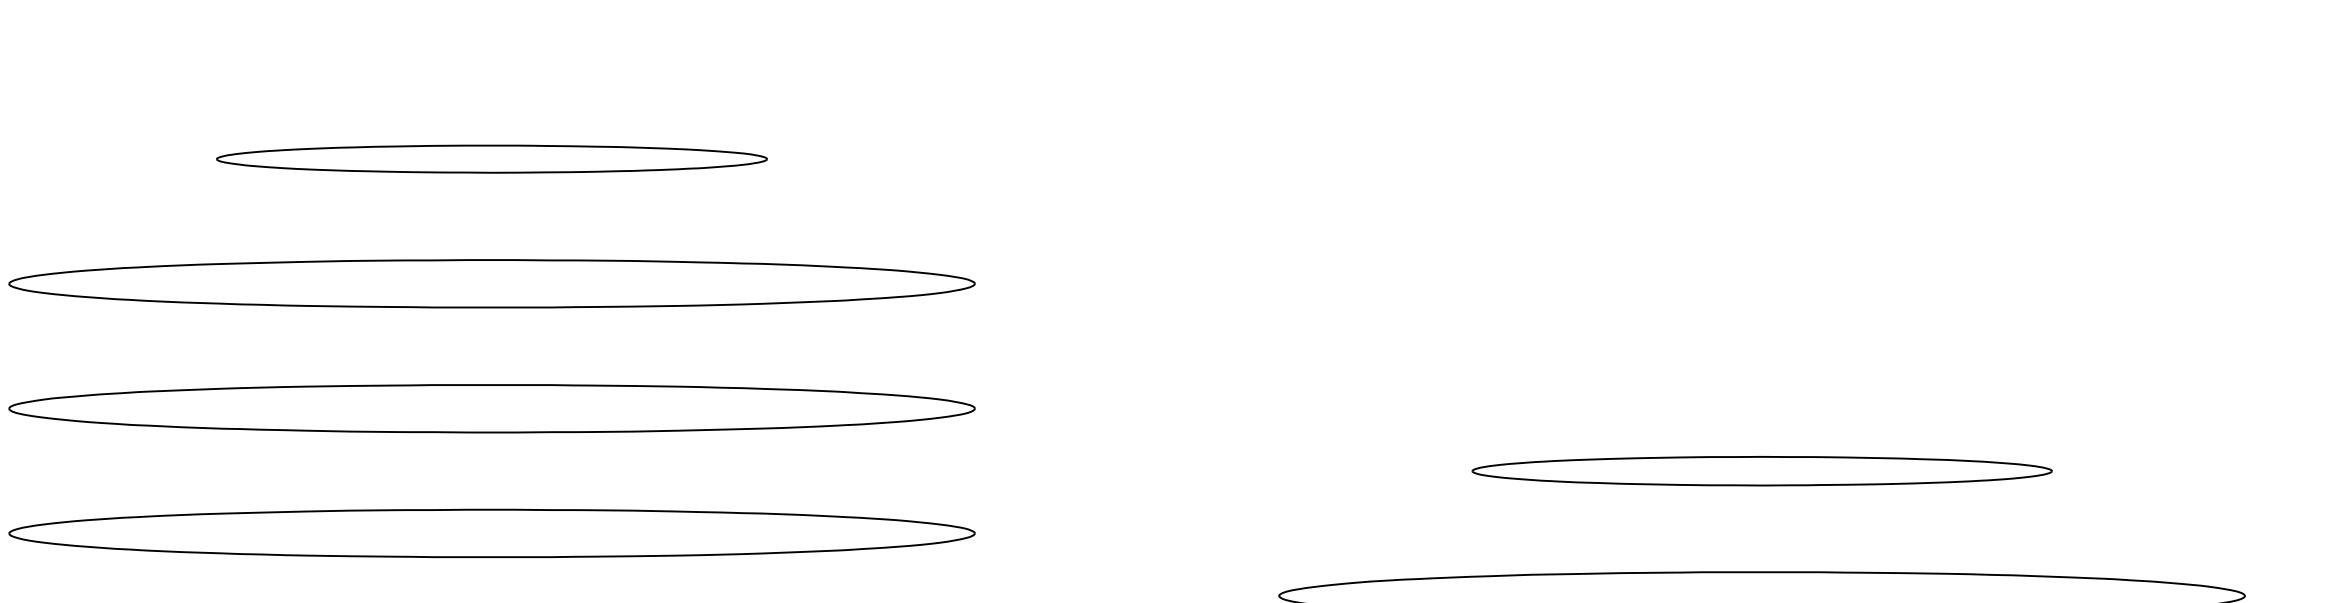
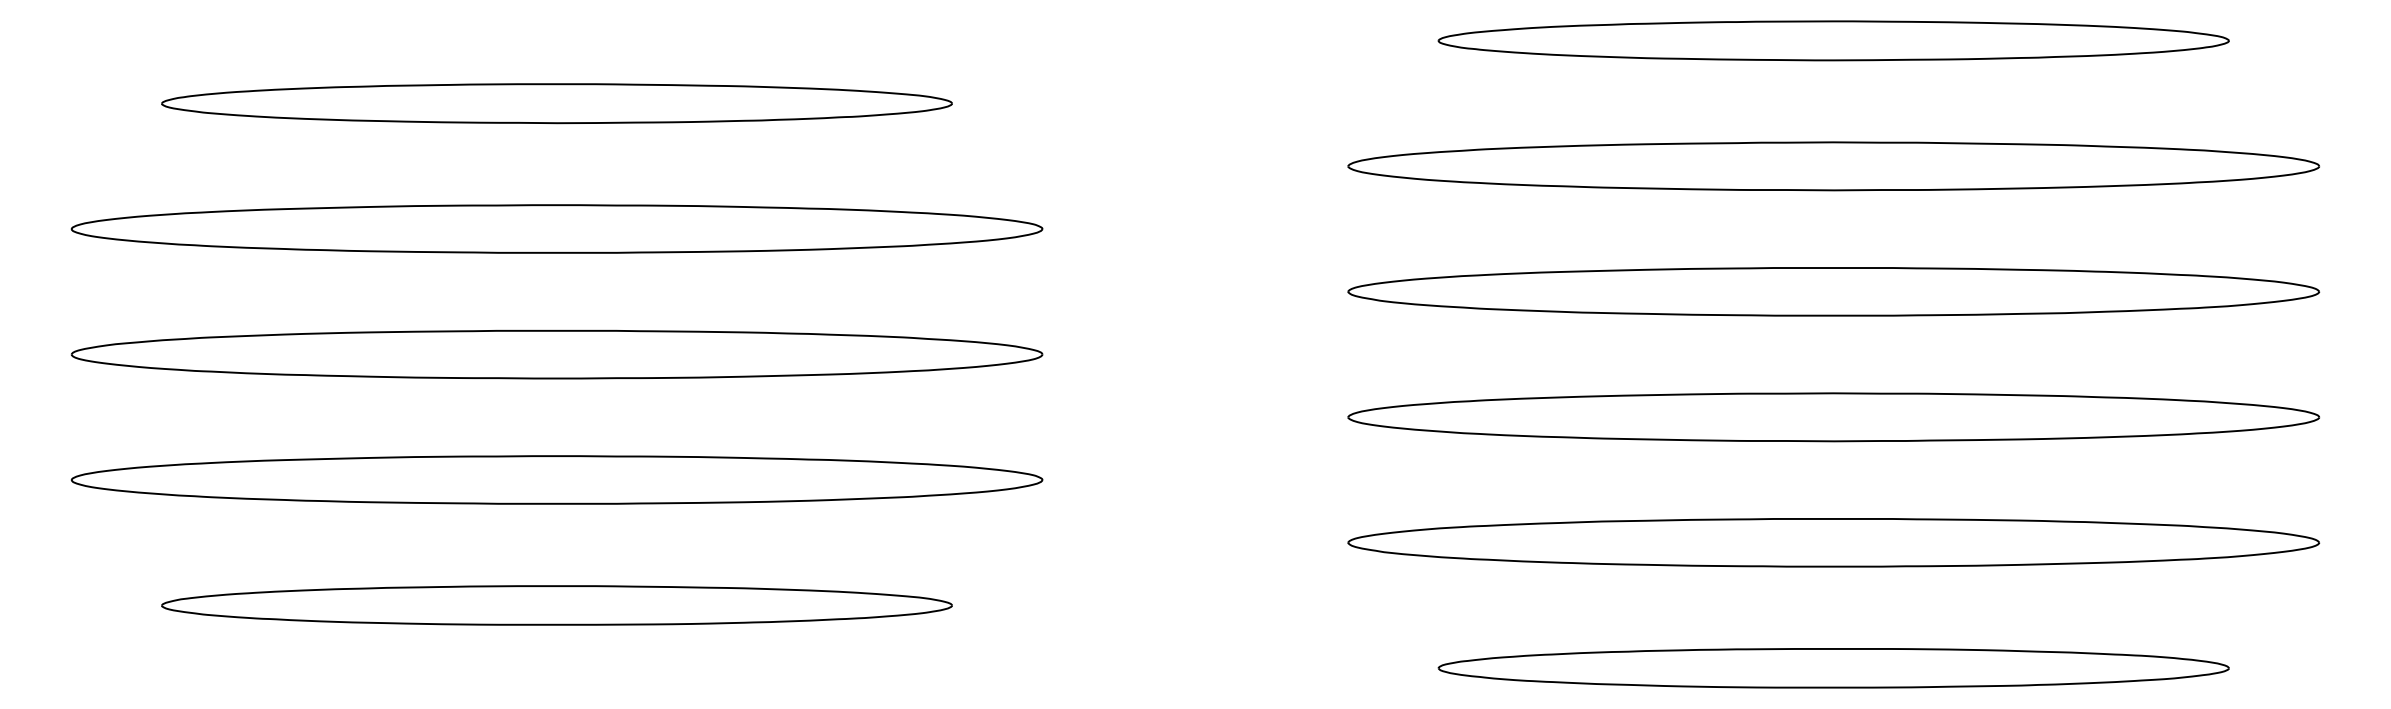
part: (1761, 96) -> (1833, 40), added
part: (491, 158) -> (556, 103), size x1.43
part: (1761, 221) -> (1833, 166), added
part: (1761, 345) -> (1833, 291), added
part: (1761, 471) -> (1833, 417), size x1.67

